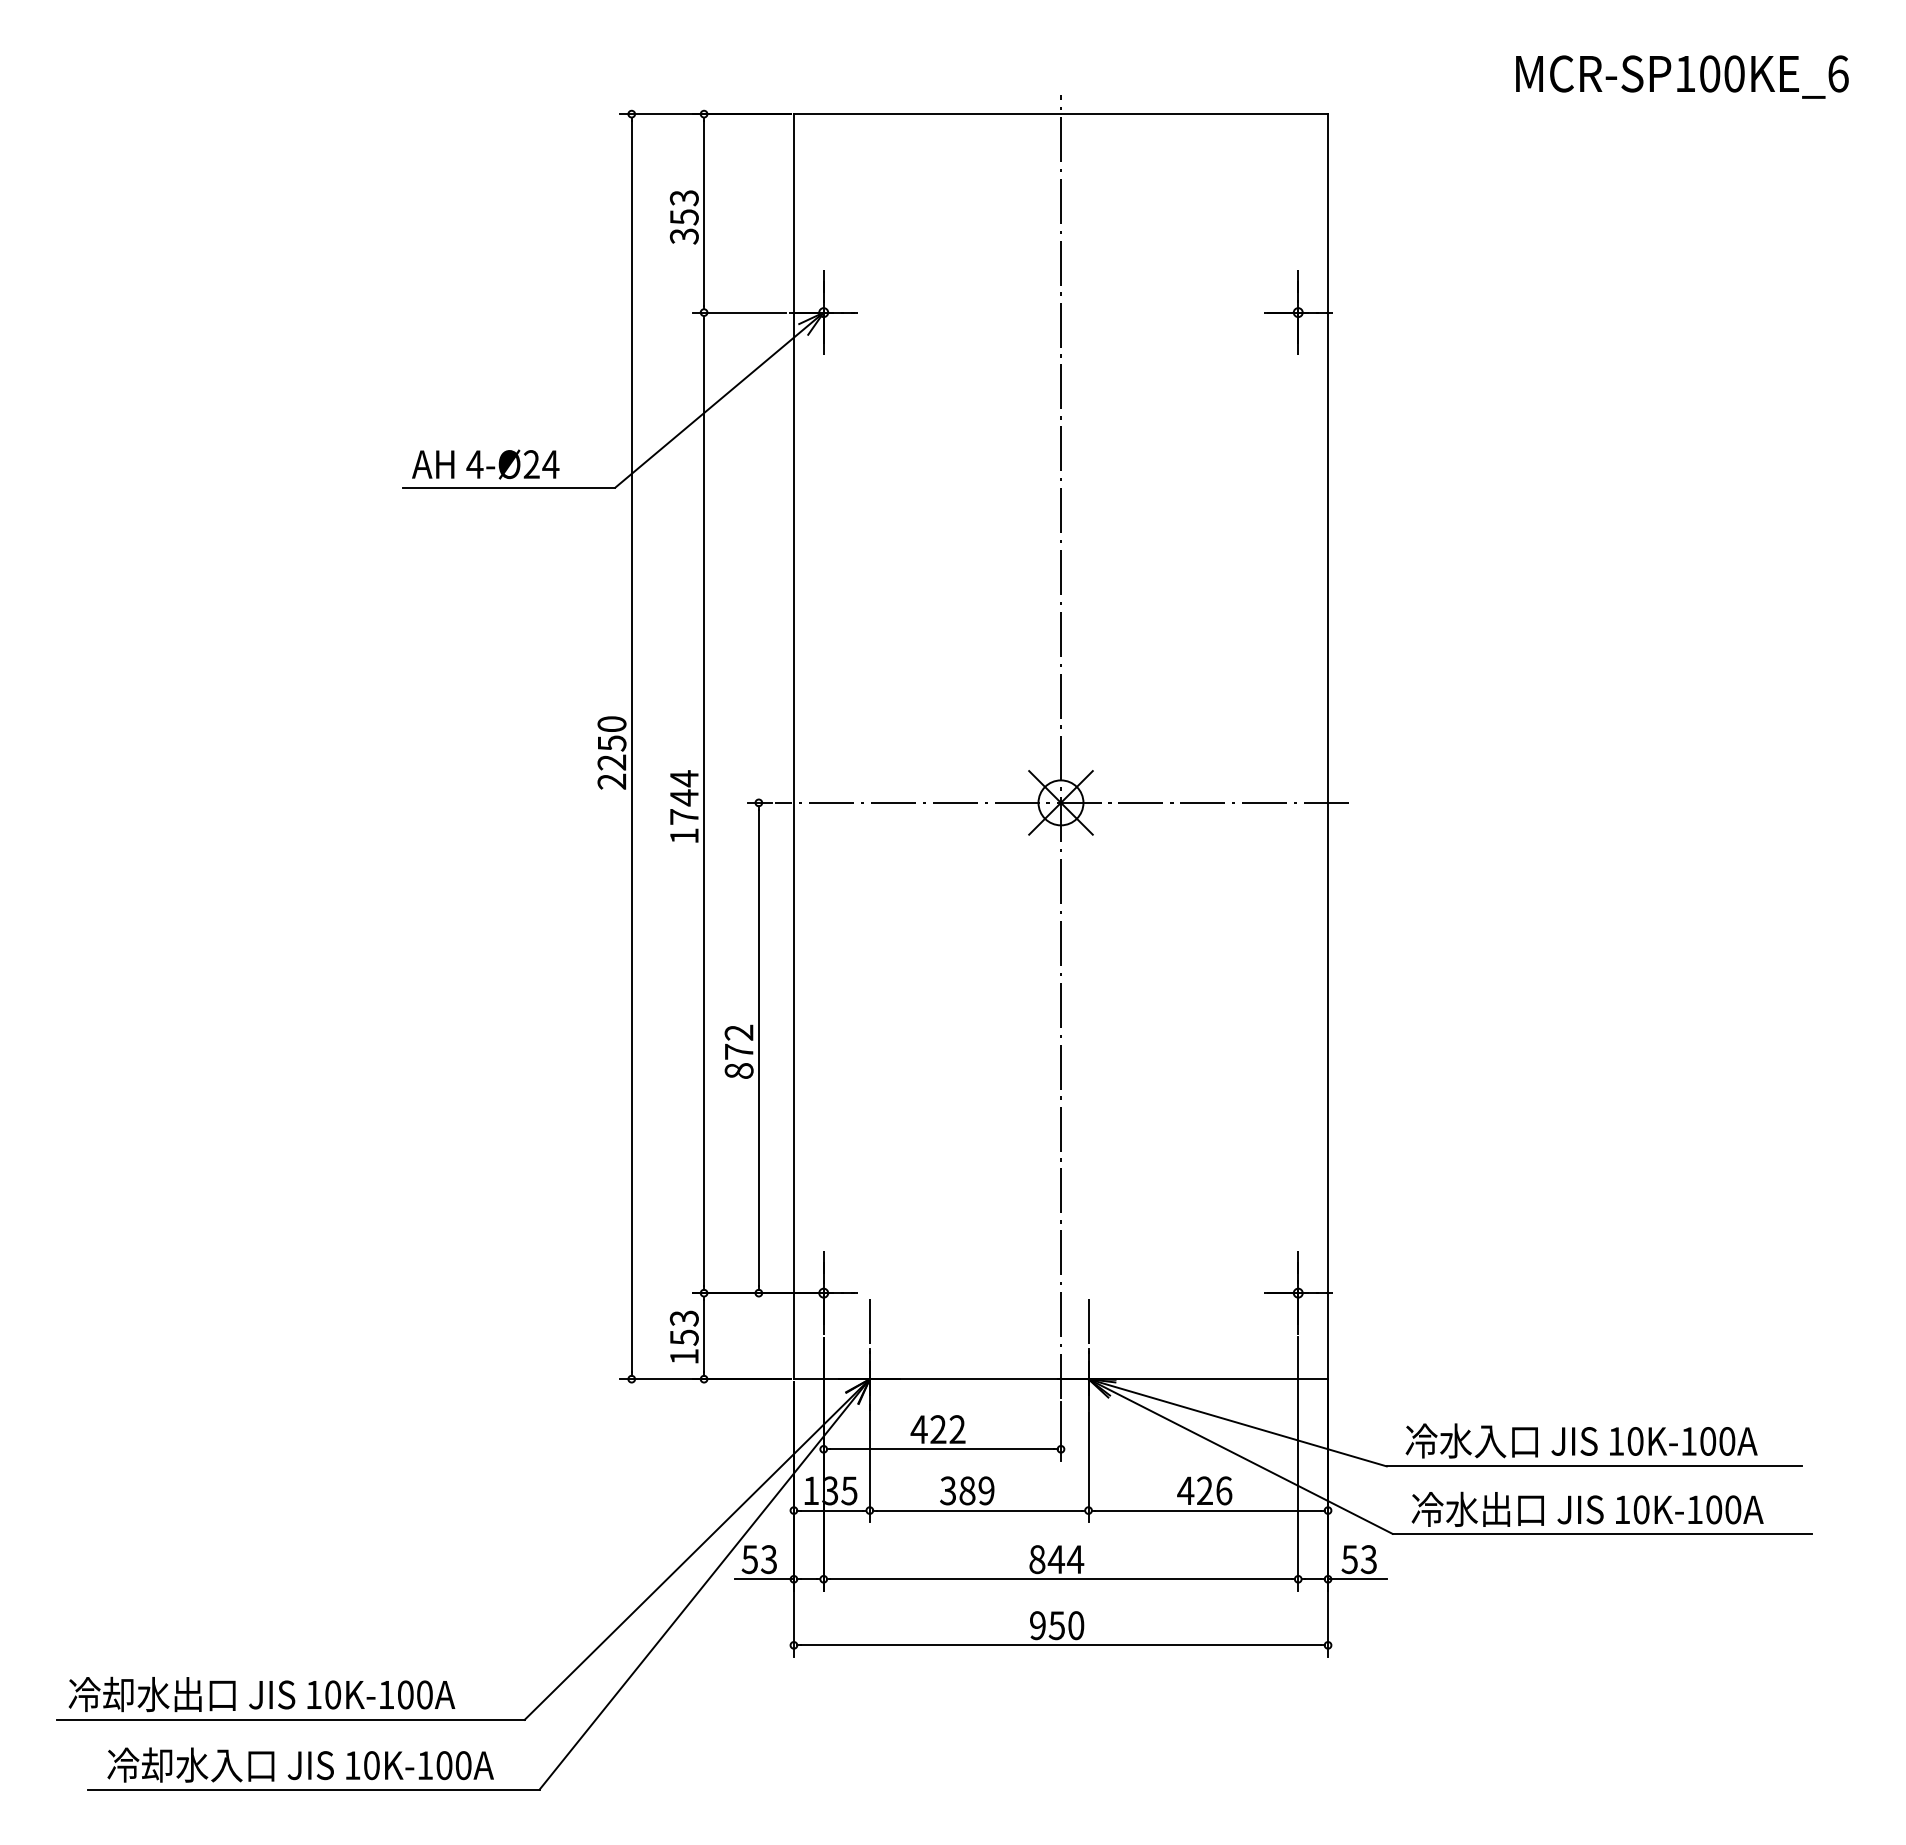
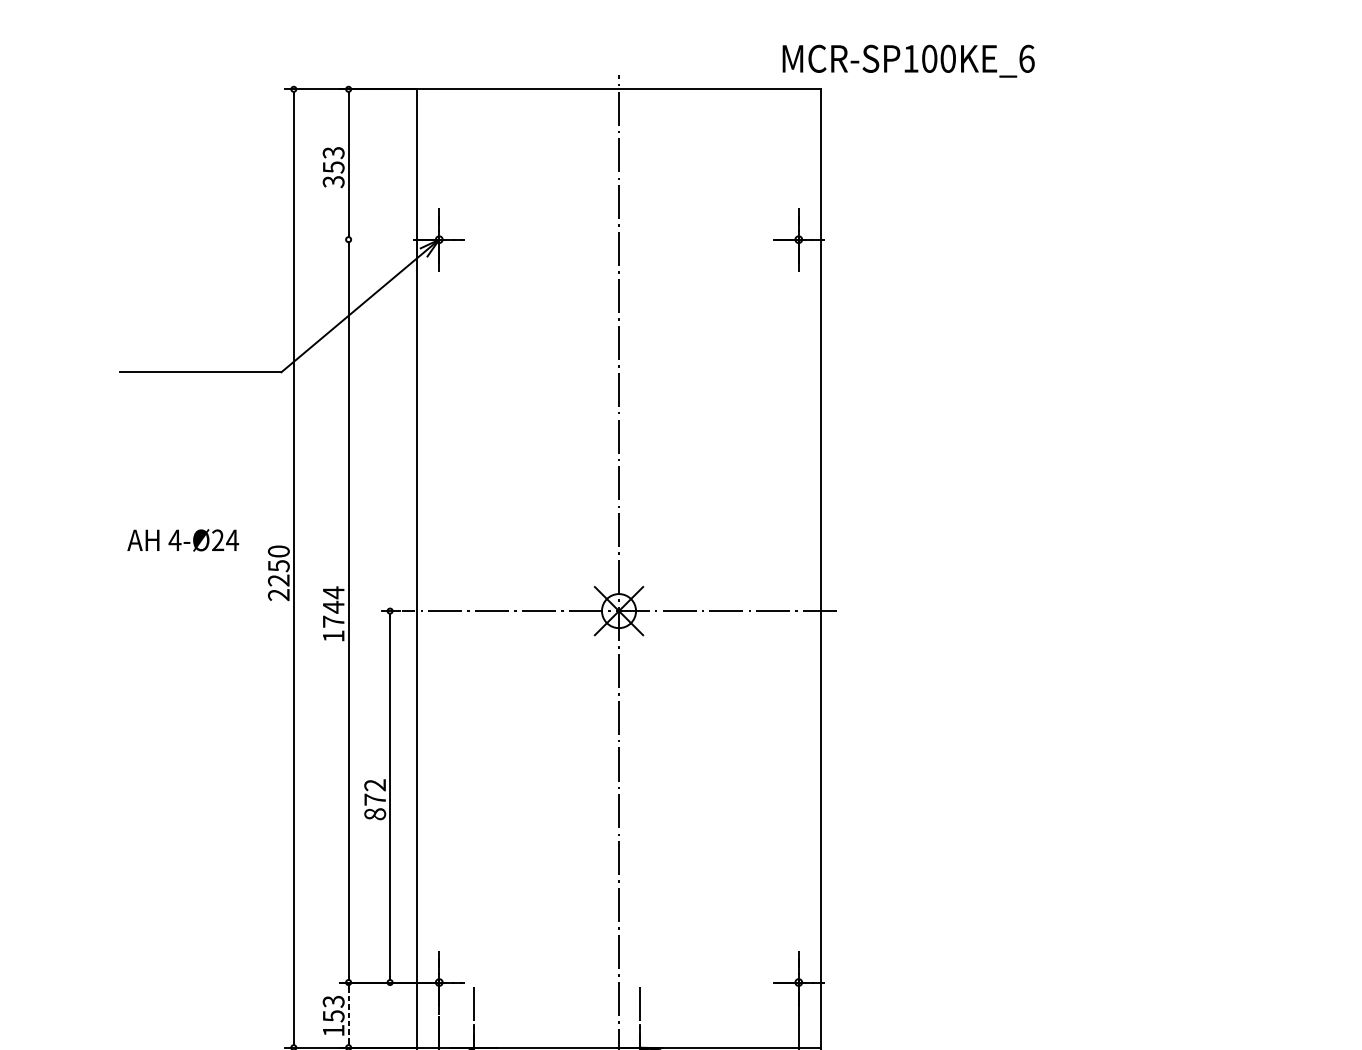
text: (1682, 76) -> (908, 60), moved
line: (739, 312) -> (375, 239), removed
text: (485, 464) -> (183, 540), moved
line: (704, 1336) -> (348, 1015), solid -> dashed

